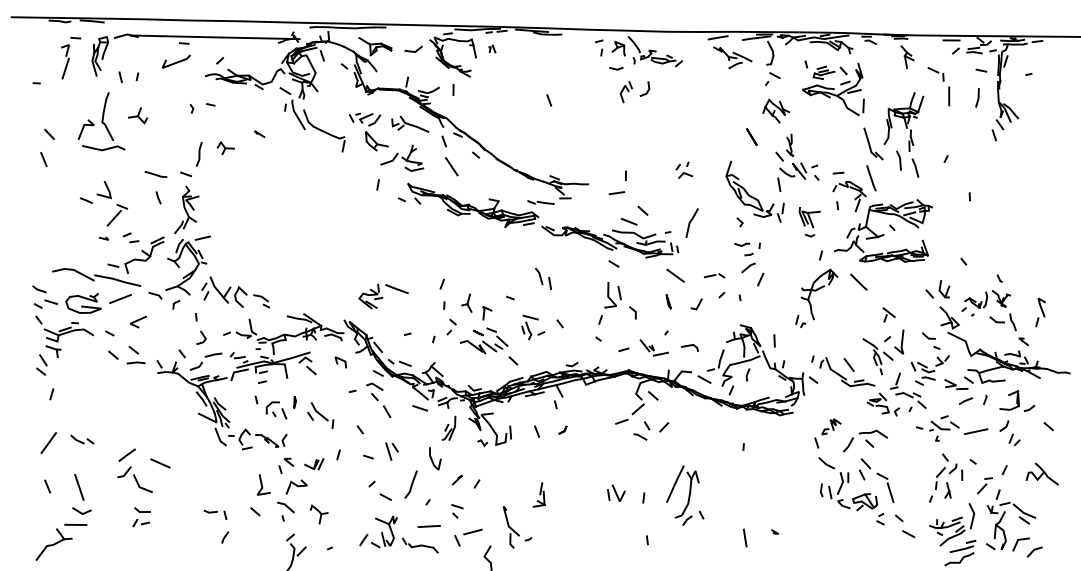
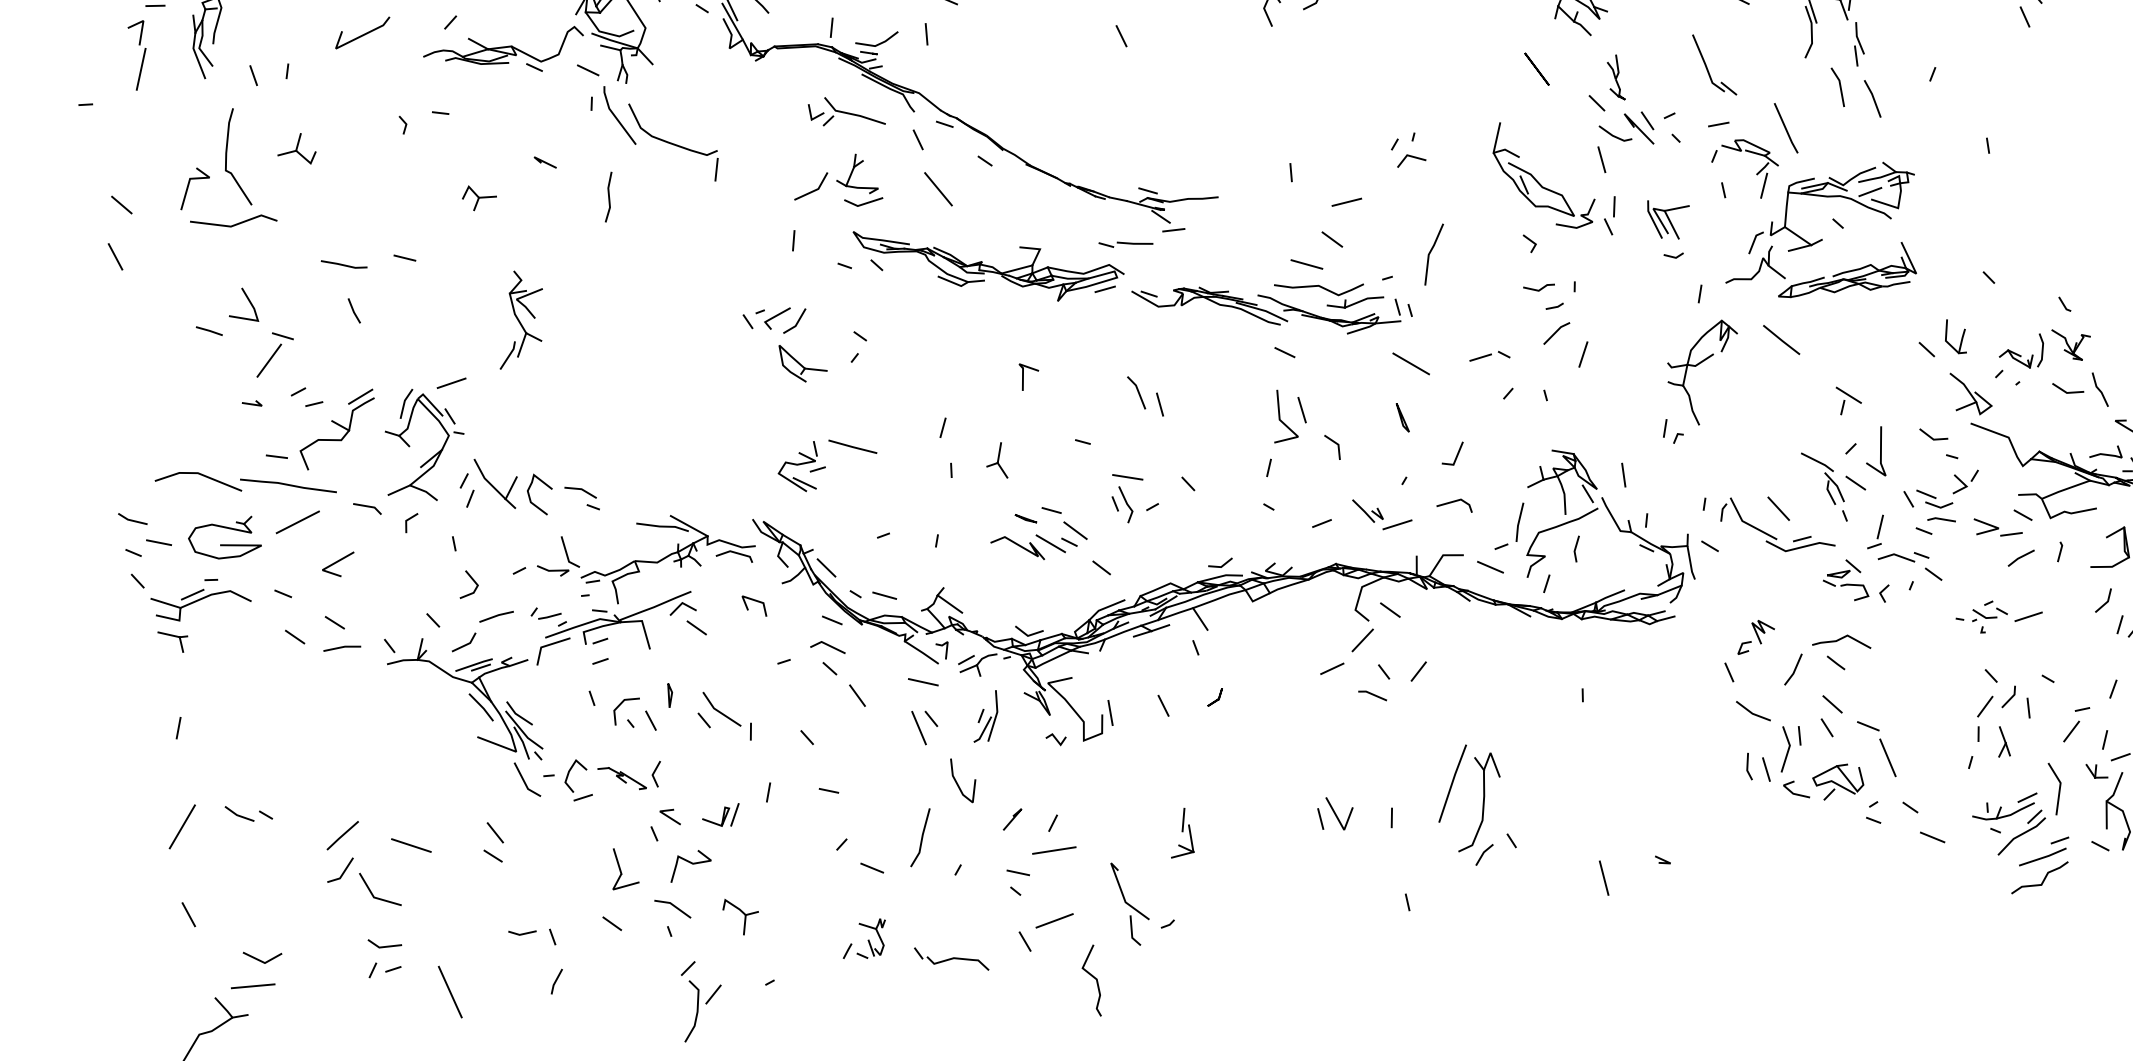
part: (368, 131) -> (784, 344), moved
part: (873, 143) -> (1714, 64), moved
line: (198, 154) -> (607, 197), moved
line: (616, 193) -> (1346, 203), moved
part: (186, 209) -> (519, 318), moved
line: (697, 305) -> (1454, 456), moved
part: (487, 313) -> (1029, 377), moved
part: (451, 326) -> (857, 345), moved
part: (41, 364) -> (492, 841), moved
part: (952, 428) -> (1999, 615), size x0.6
part: (391, 451) -> (924, 727), moved
line: (79, 486) -> (450, 990), moved
line: (428, 526) -> (1052, 850), moved
part: (378, 531) -> (864, 938), size x0.6

